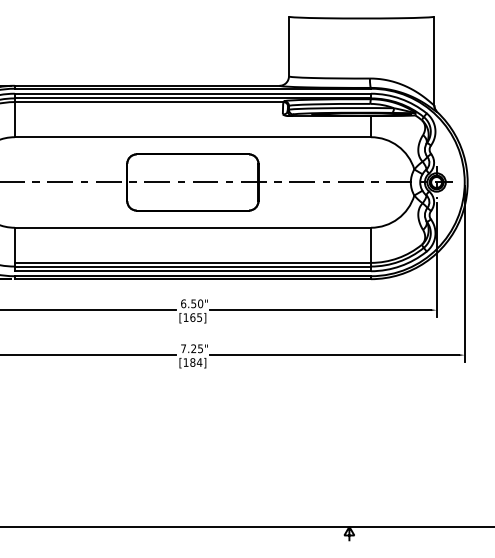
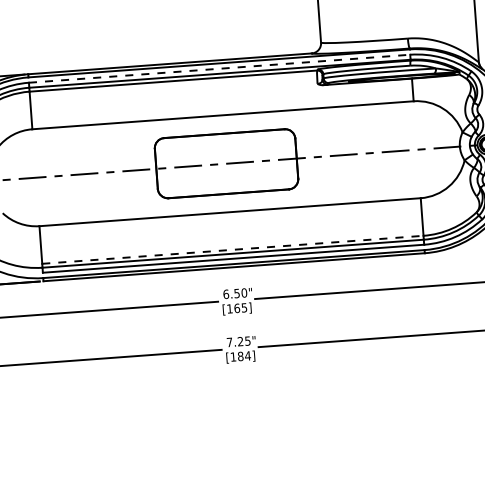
line: (193, 93) -> (220, 68), solid -> dashed
line: (193, 262) -> (233, 249), solid -> dashed

